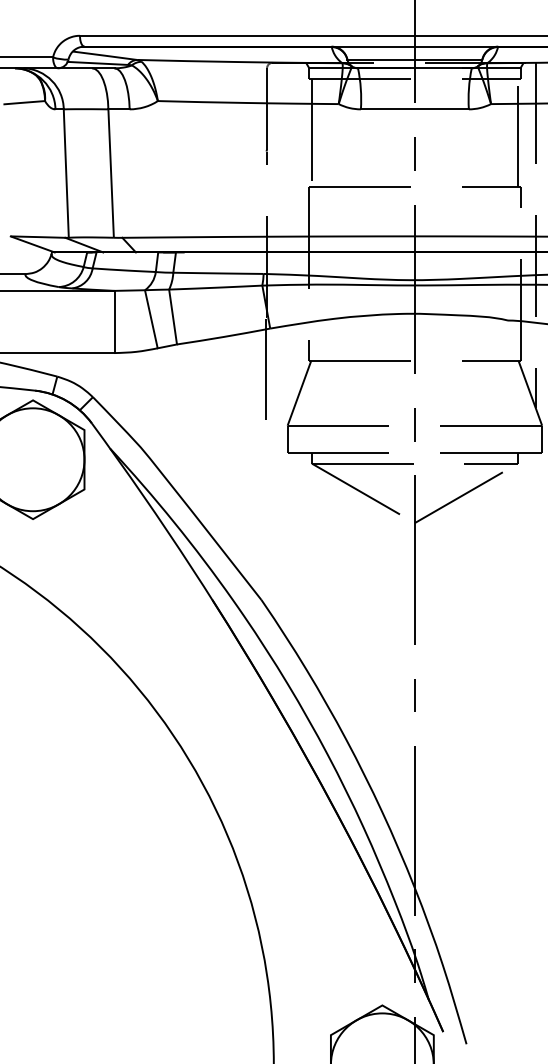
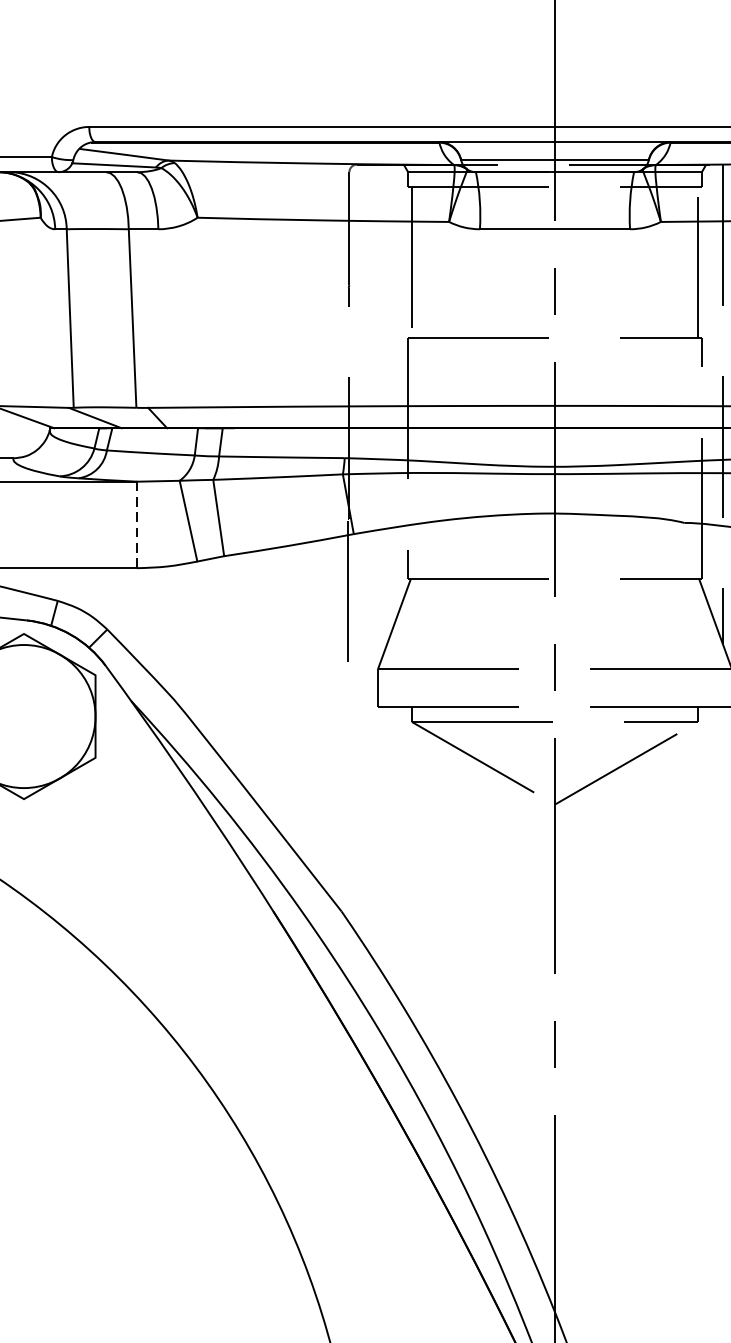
line: (114, 322) -> (137, 525), solid -> dashed

